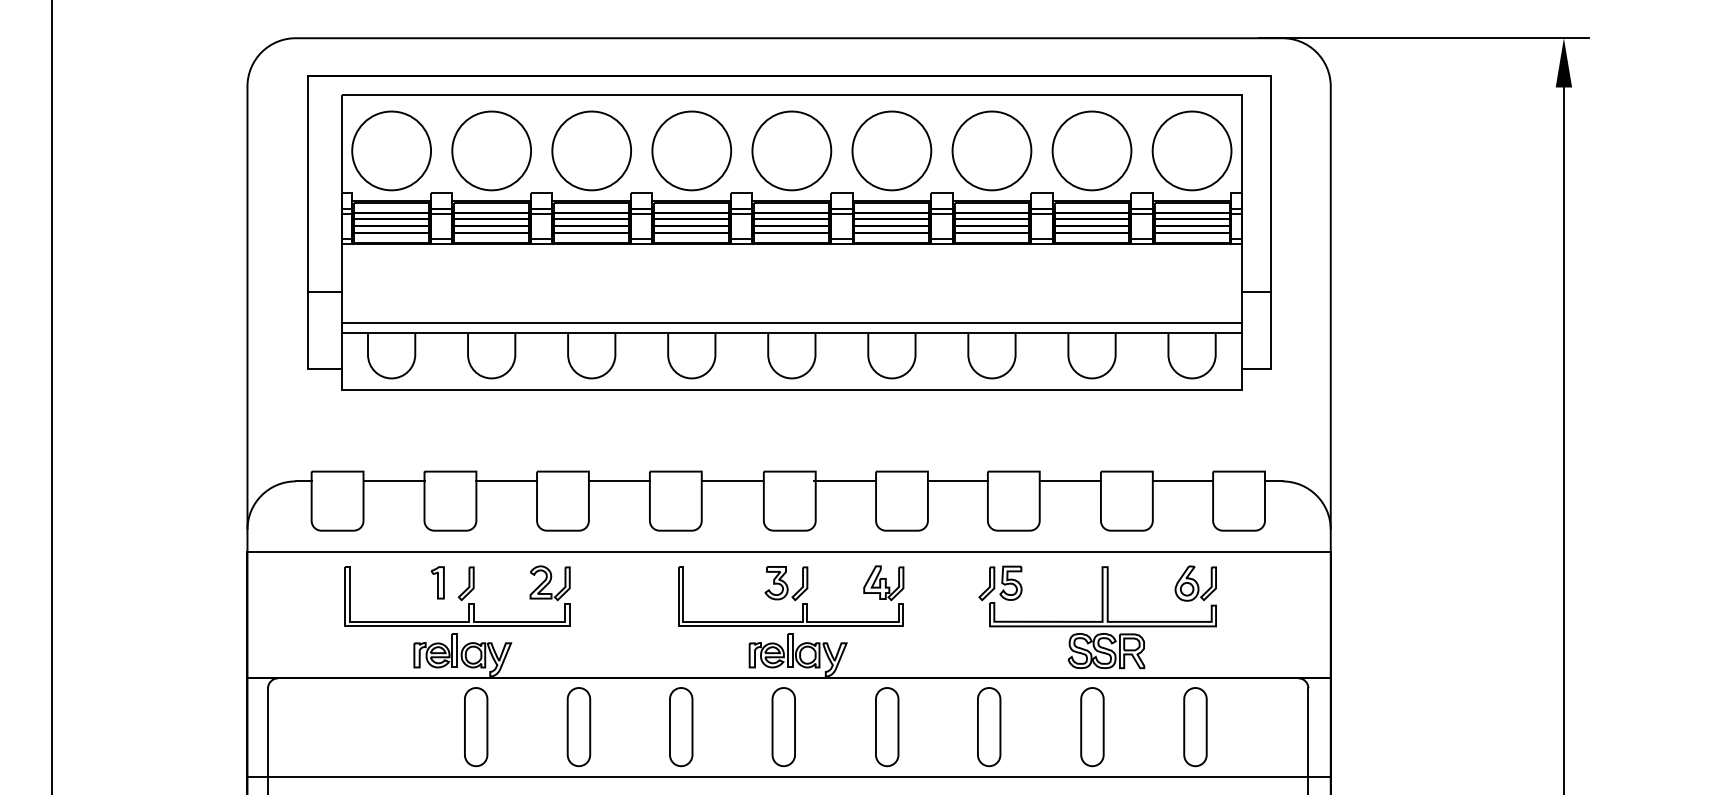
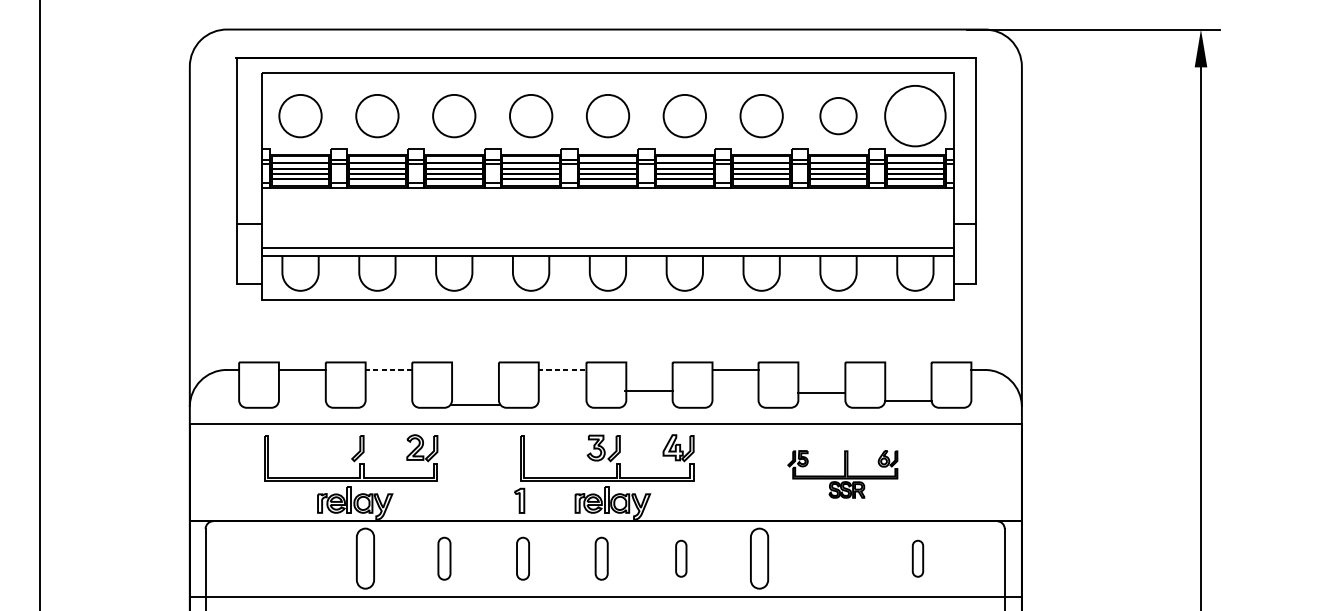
circle: (391, 150) -> (300, 115), size x0.7
circle: (491, 150) -> (377, 115), size x0.7
circle: (591, 150) -> (454, 115), size x0.7
circle: (691, 150) -> (530, 115), size x0.7
circle: (791, 150) -> (607, 115), size x0.7
circle: (891, 150) -> (684, 115), size x0.7
circle: (991, 150) -> (761, 115), size x0.7
circle: (1091, 150) -> (838, 115), size x0.6
line: (506, 481) -> (388, 370), solid -> dashed
line: (618, 481) -> (474, 404), moved
line: (731, 481) -> (561, 370), solid -> dashed
line: (845, 481) -> (649, 390), moved
line: (1069, 481) -> (821, 393), moved
line: (1182, 481) -> (908, 401), moved
part: (437, 582) -> (519, 500), moved
part: (1097, 617) -> (842, 474), size x0.6
part: (578, 727) -> (444, 558), size x0.7
part: (681, 727) -> (523, 558), size x0.7
part: (783, 727) -> (601, 558), size x0.7
part: (887, 727) -> (681, 558), size x0.6
part: (1092, 727) -> (838, 558), removed
part: (1195, 727) -> (918, 558), size x0.6

